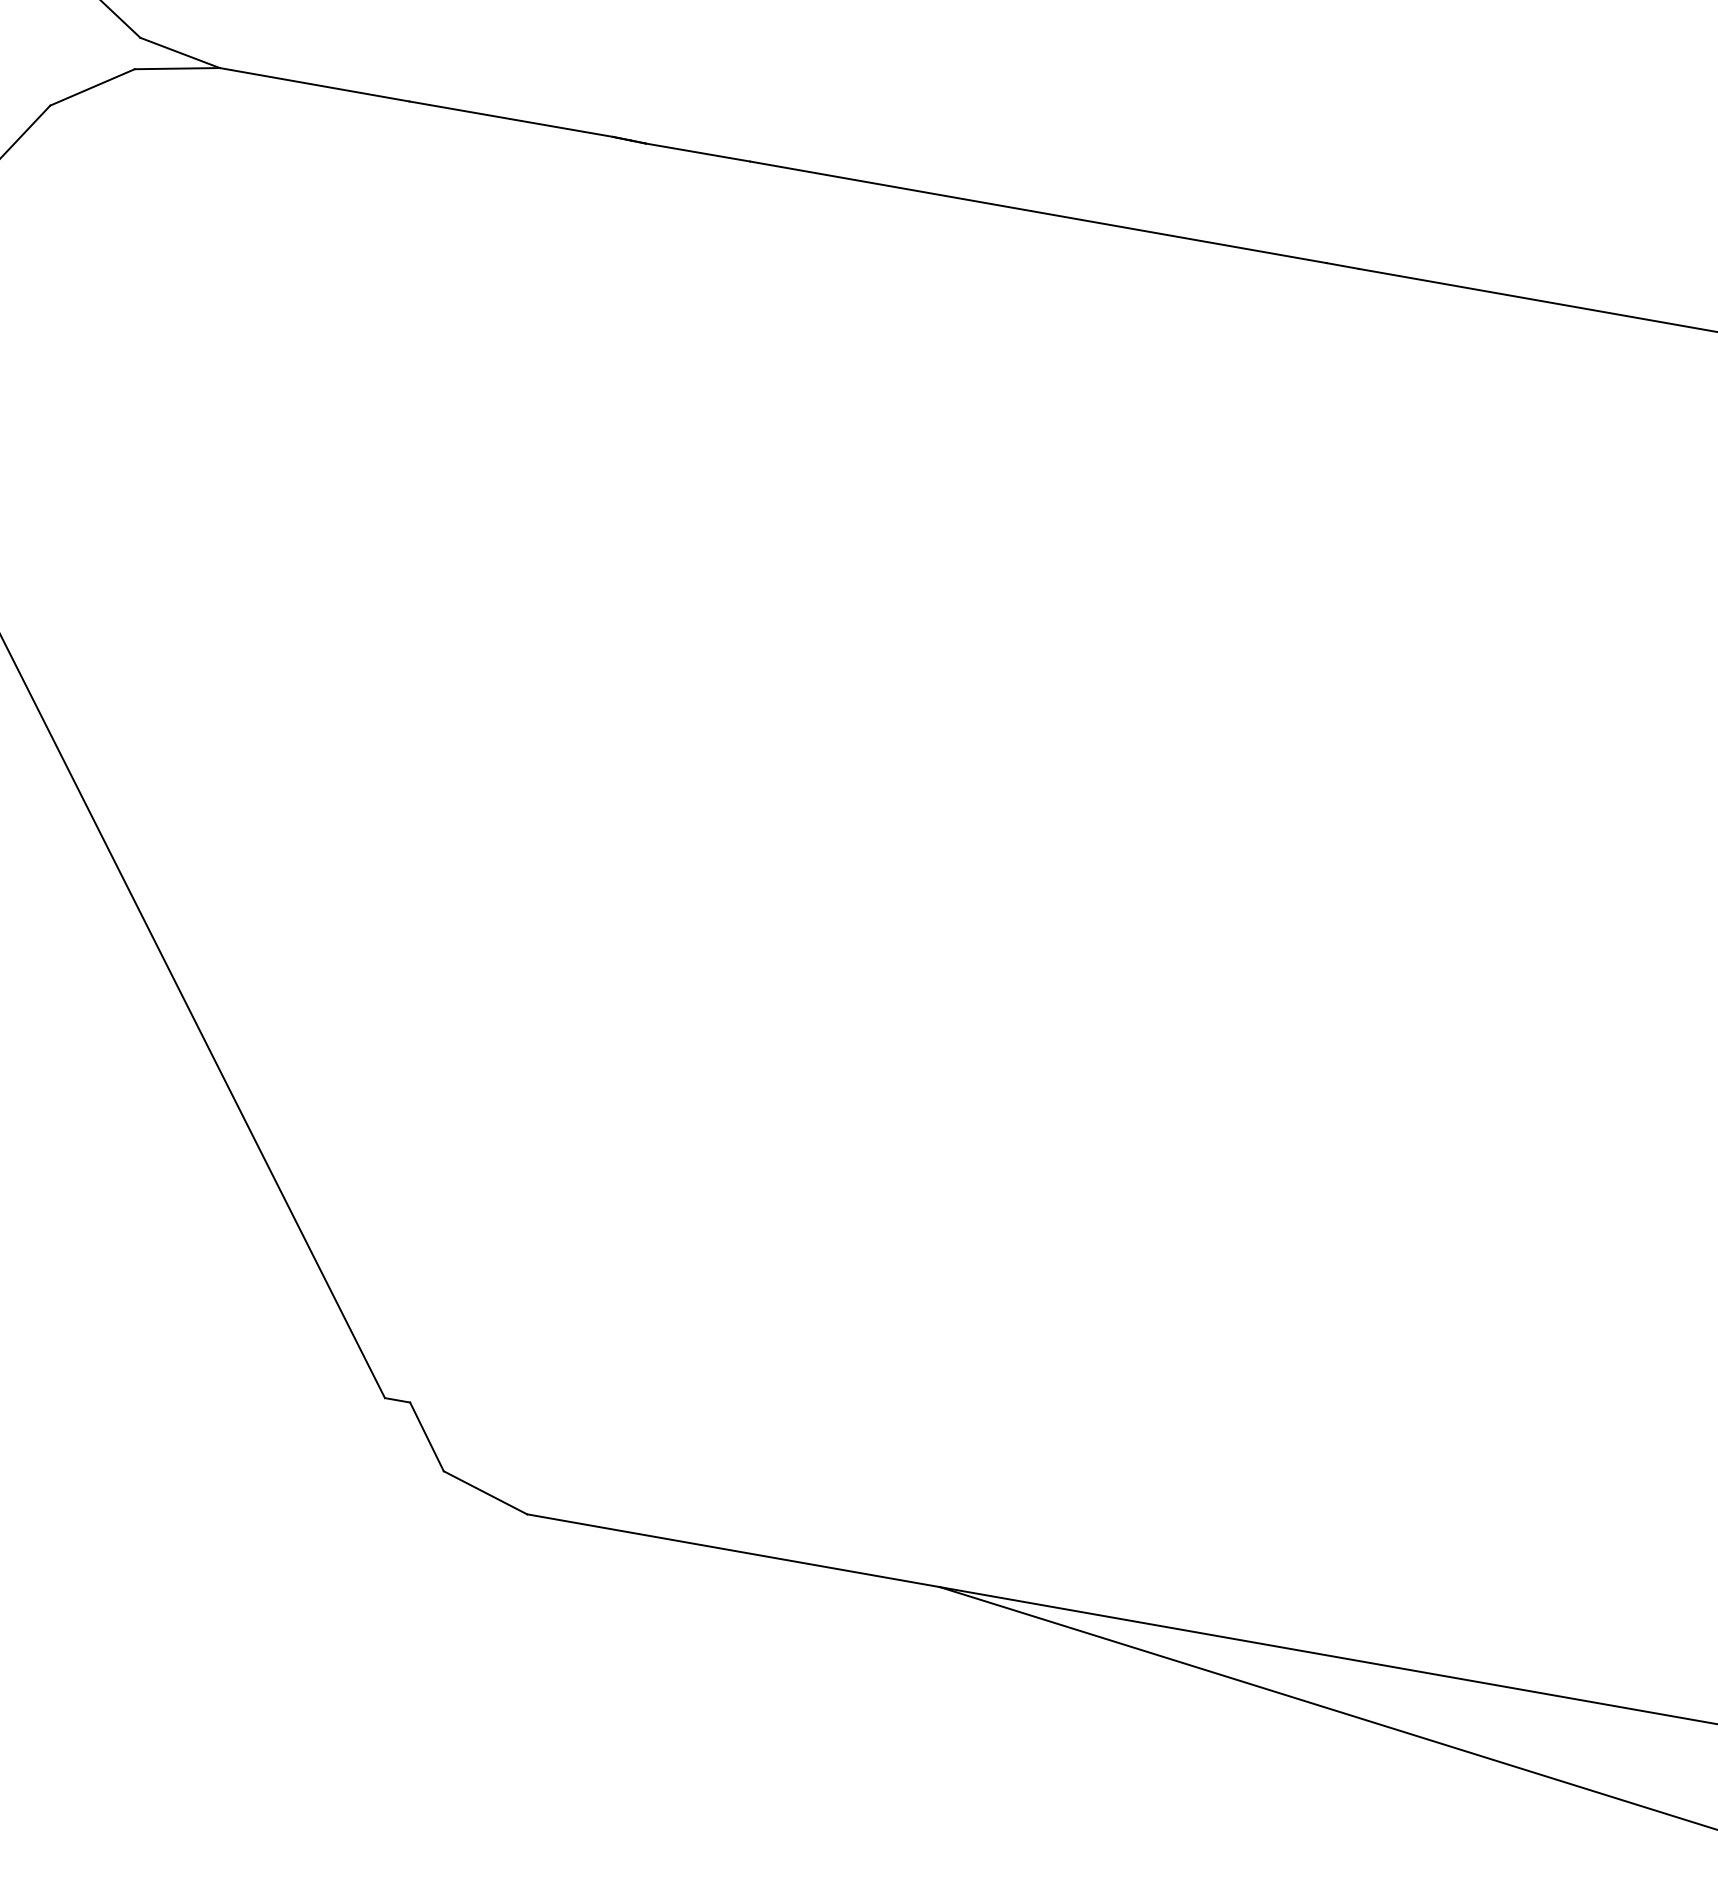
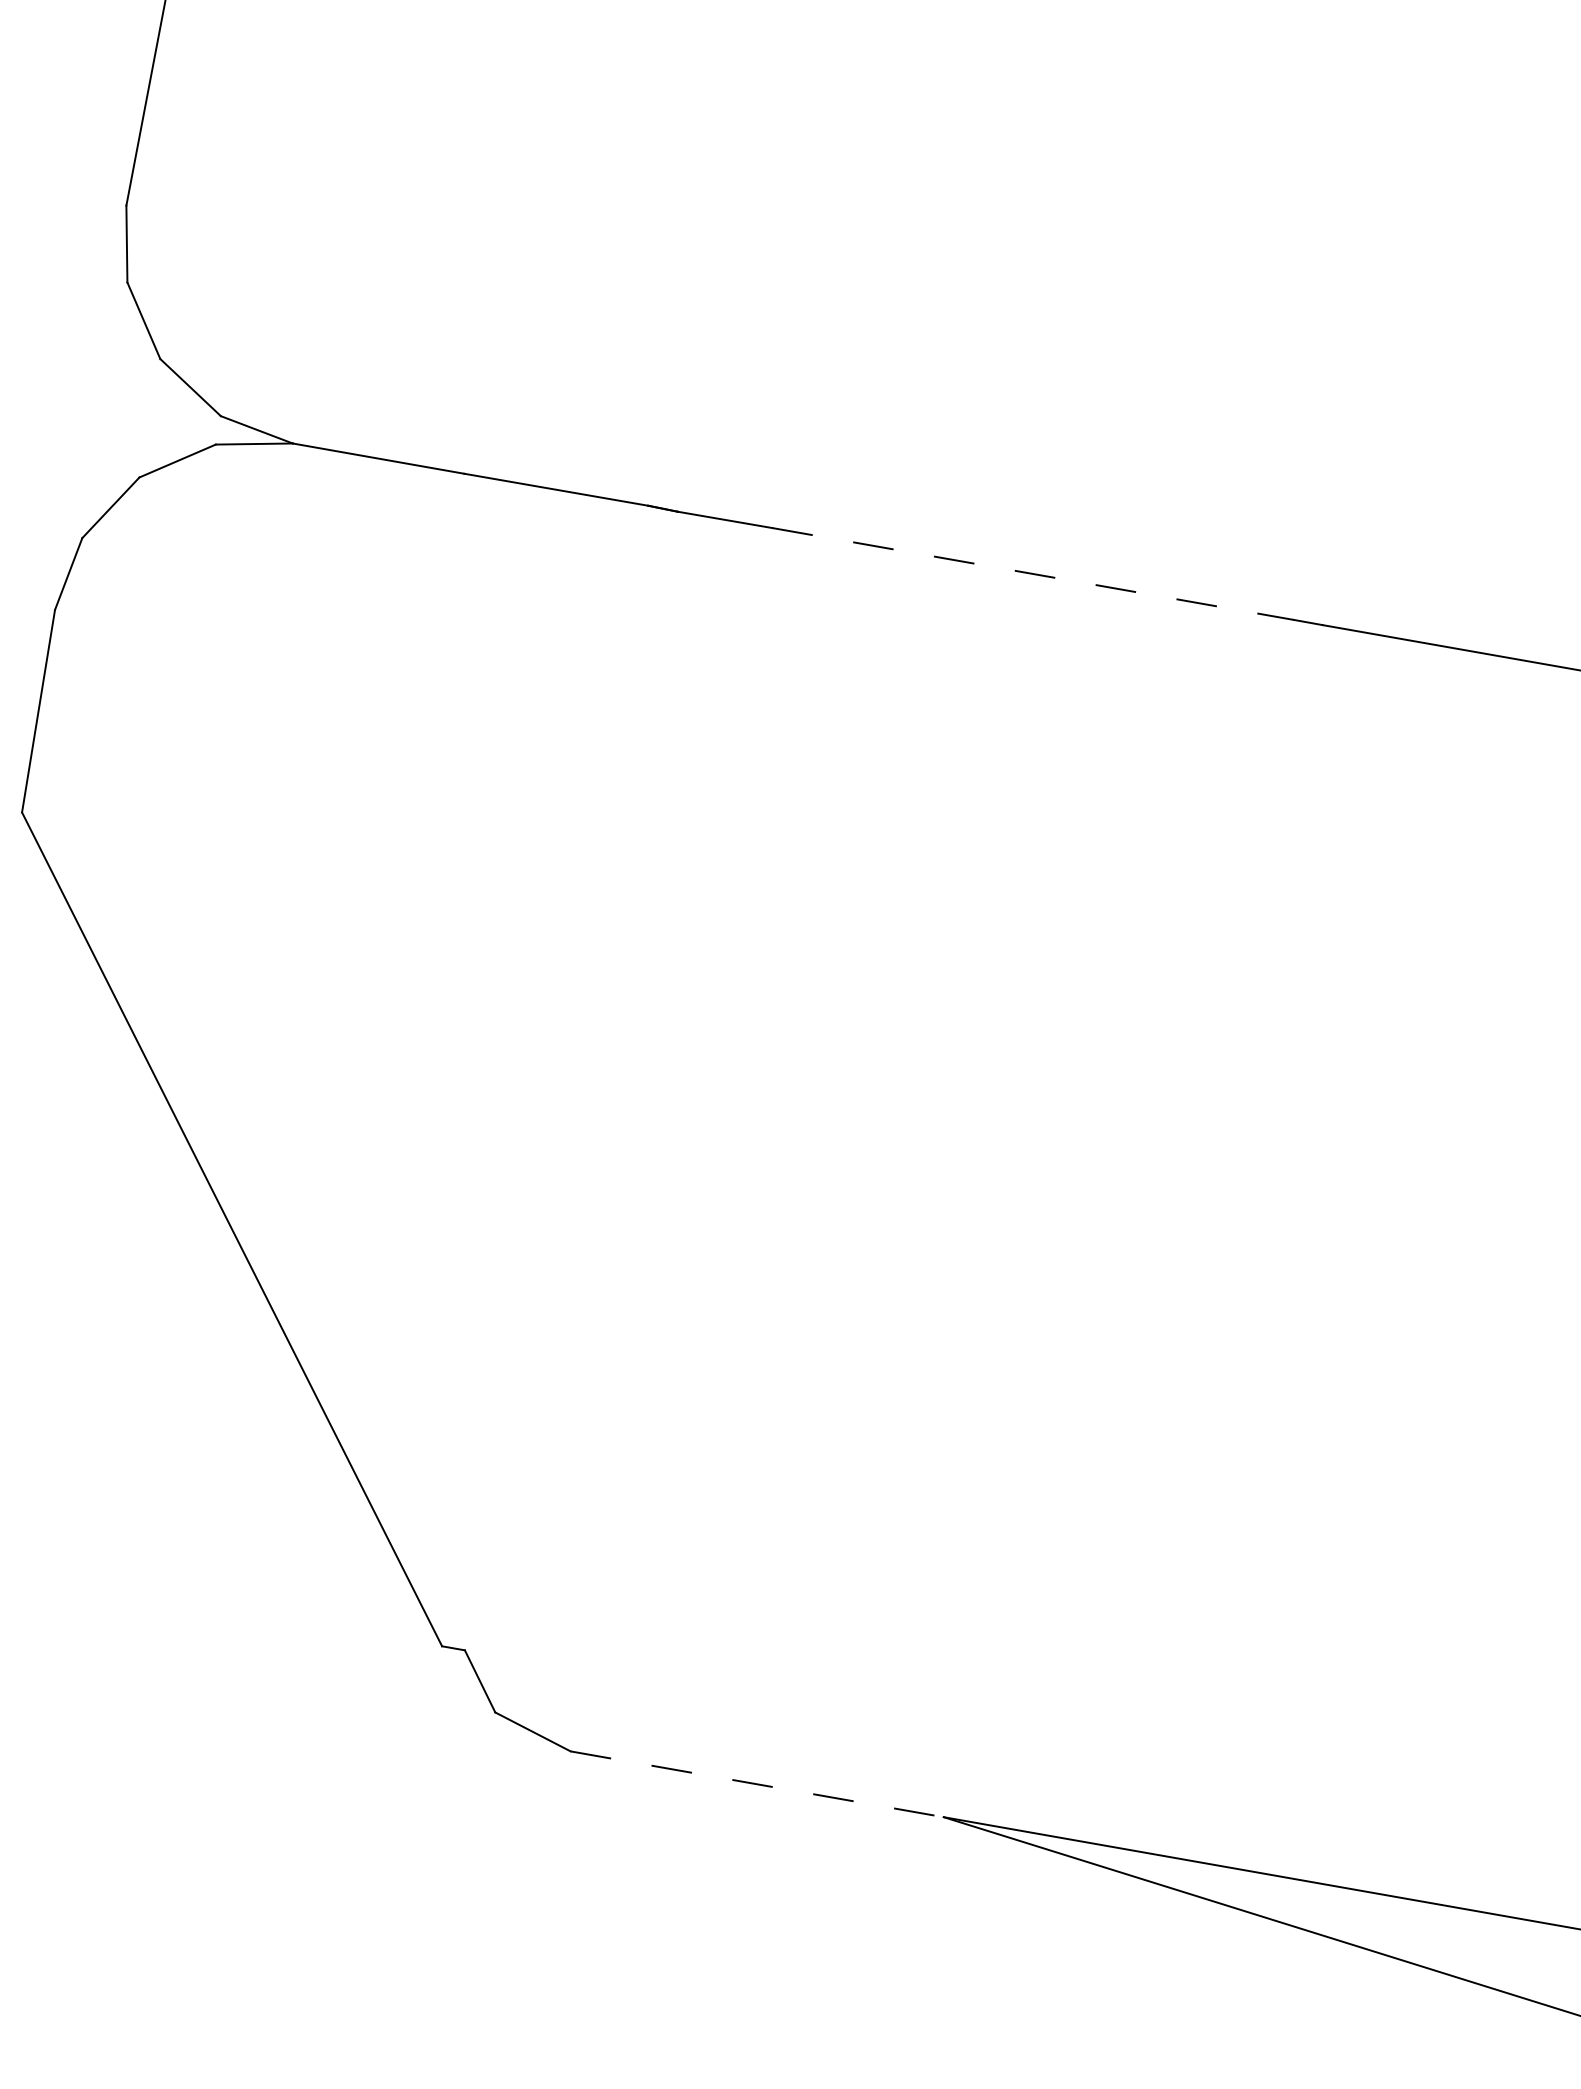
line: (1038, 211) -> (1033, 573), solid -> dashed
line: (733, 1550) -> (757, 1784), solid -> dashed

